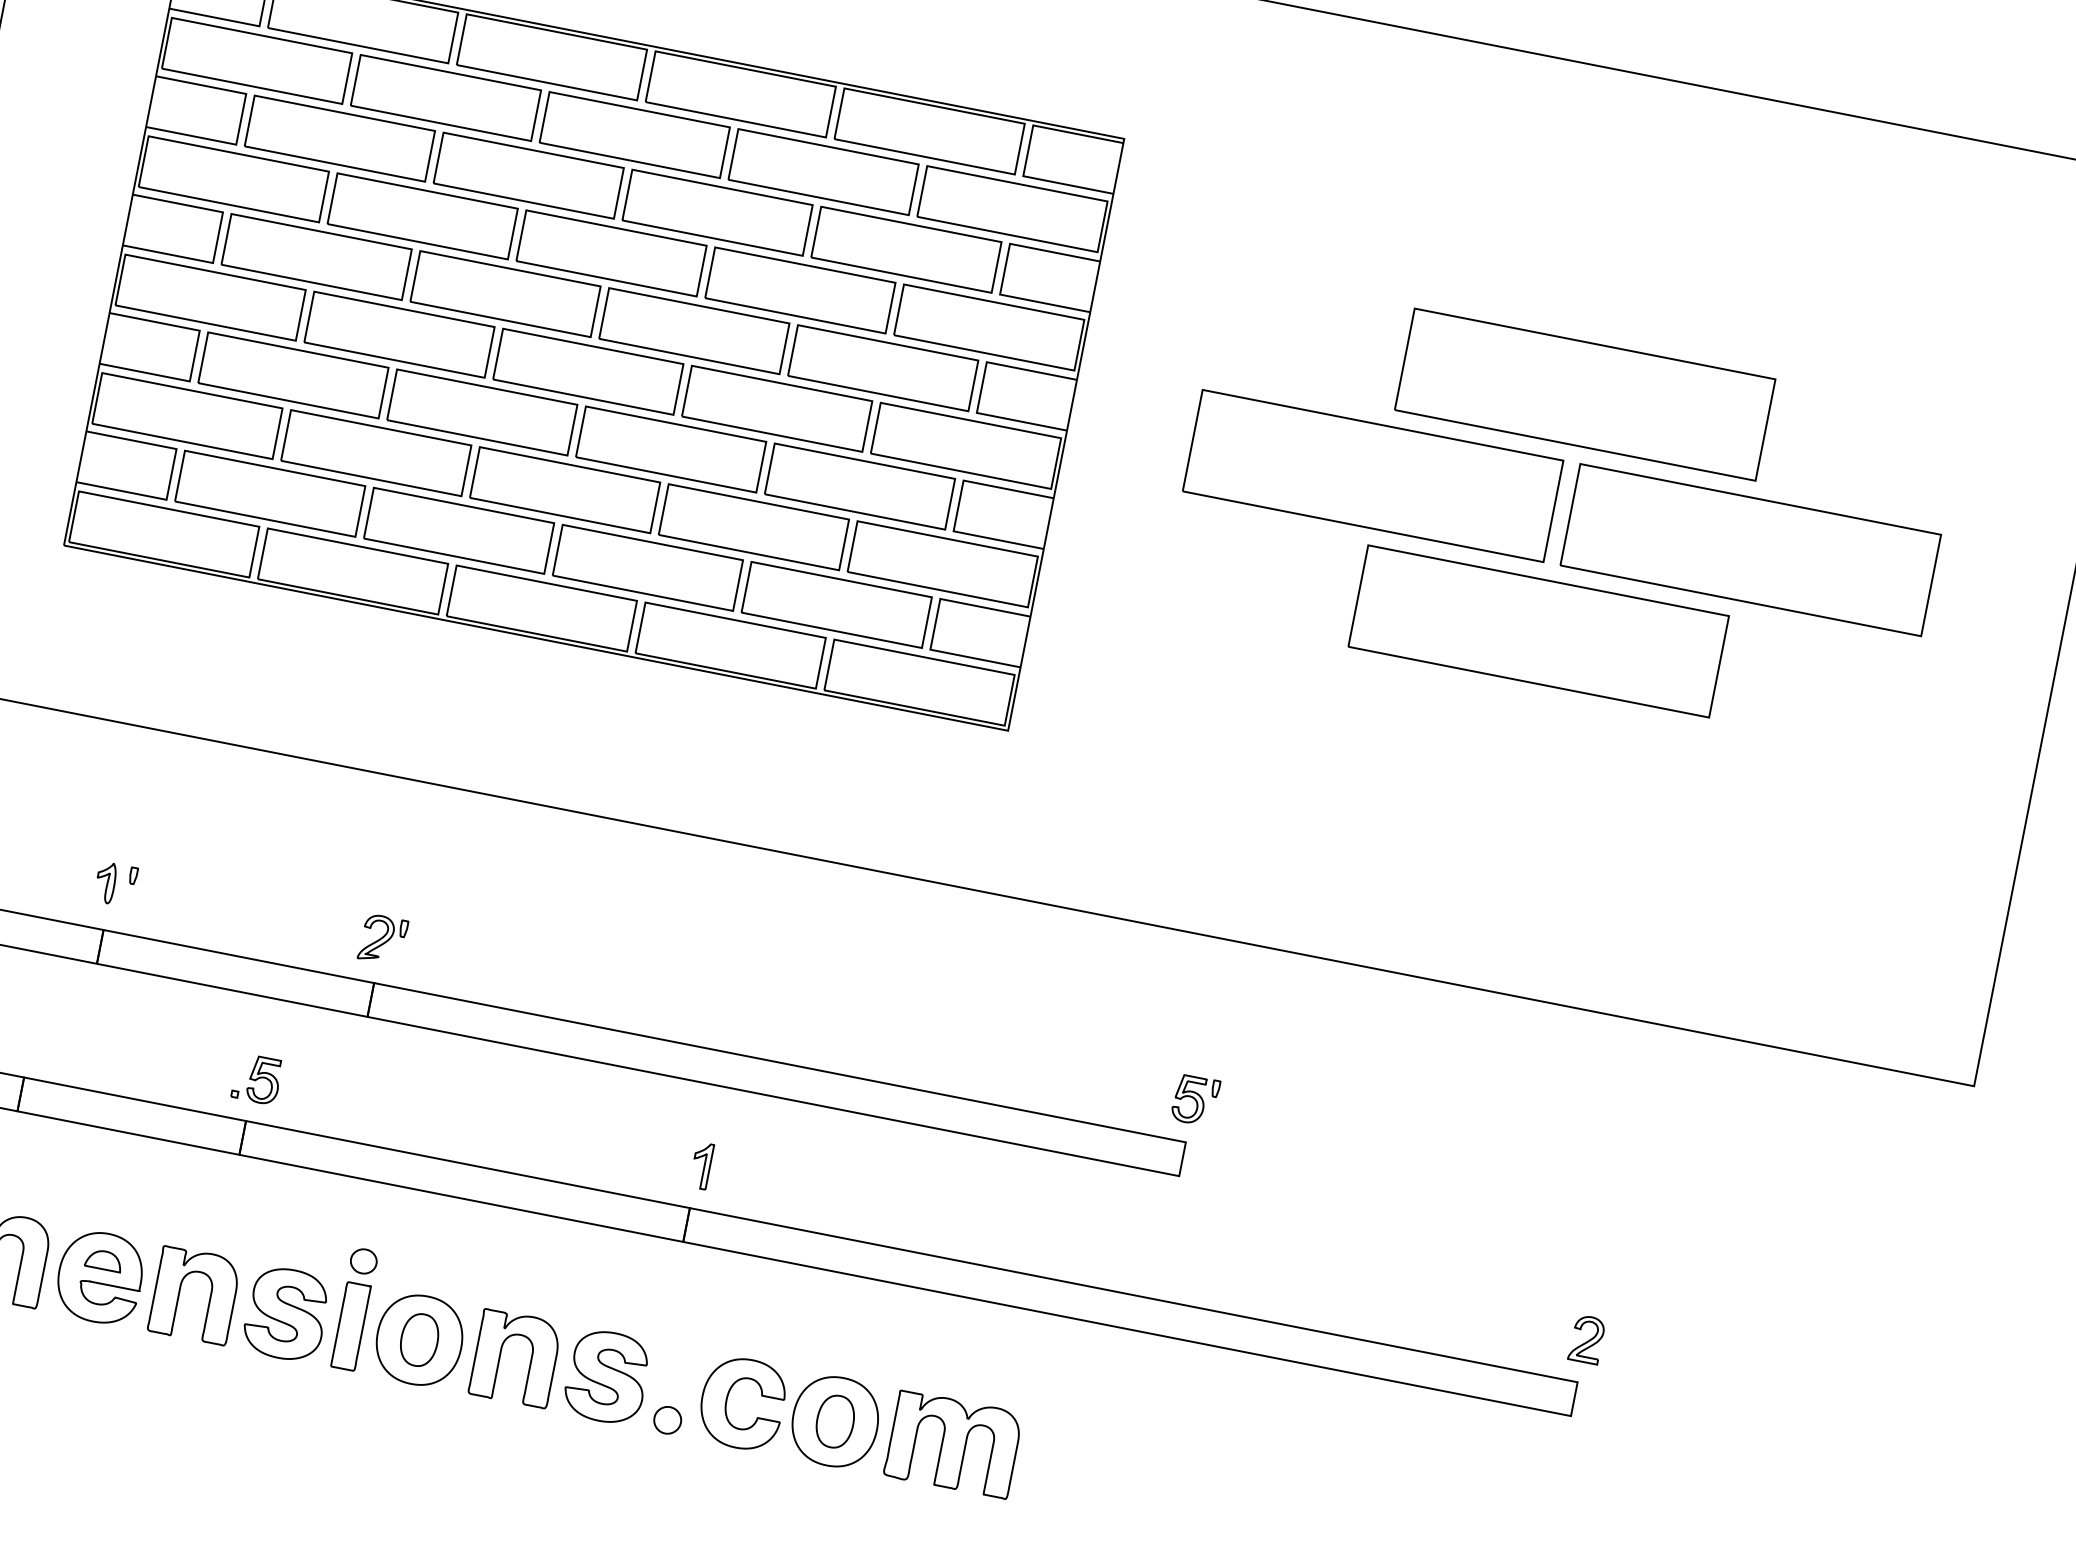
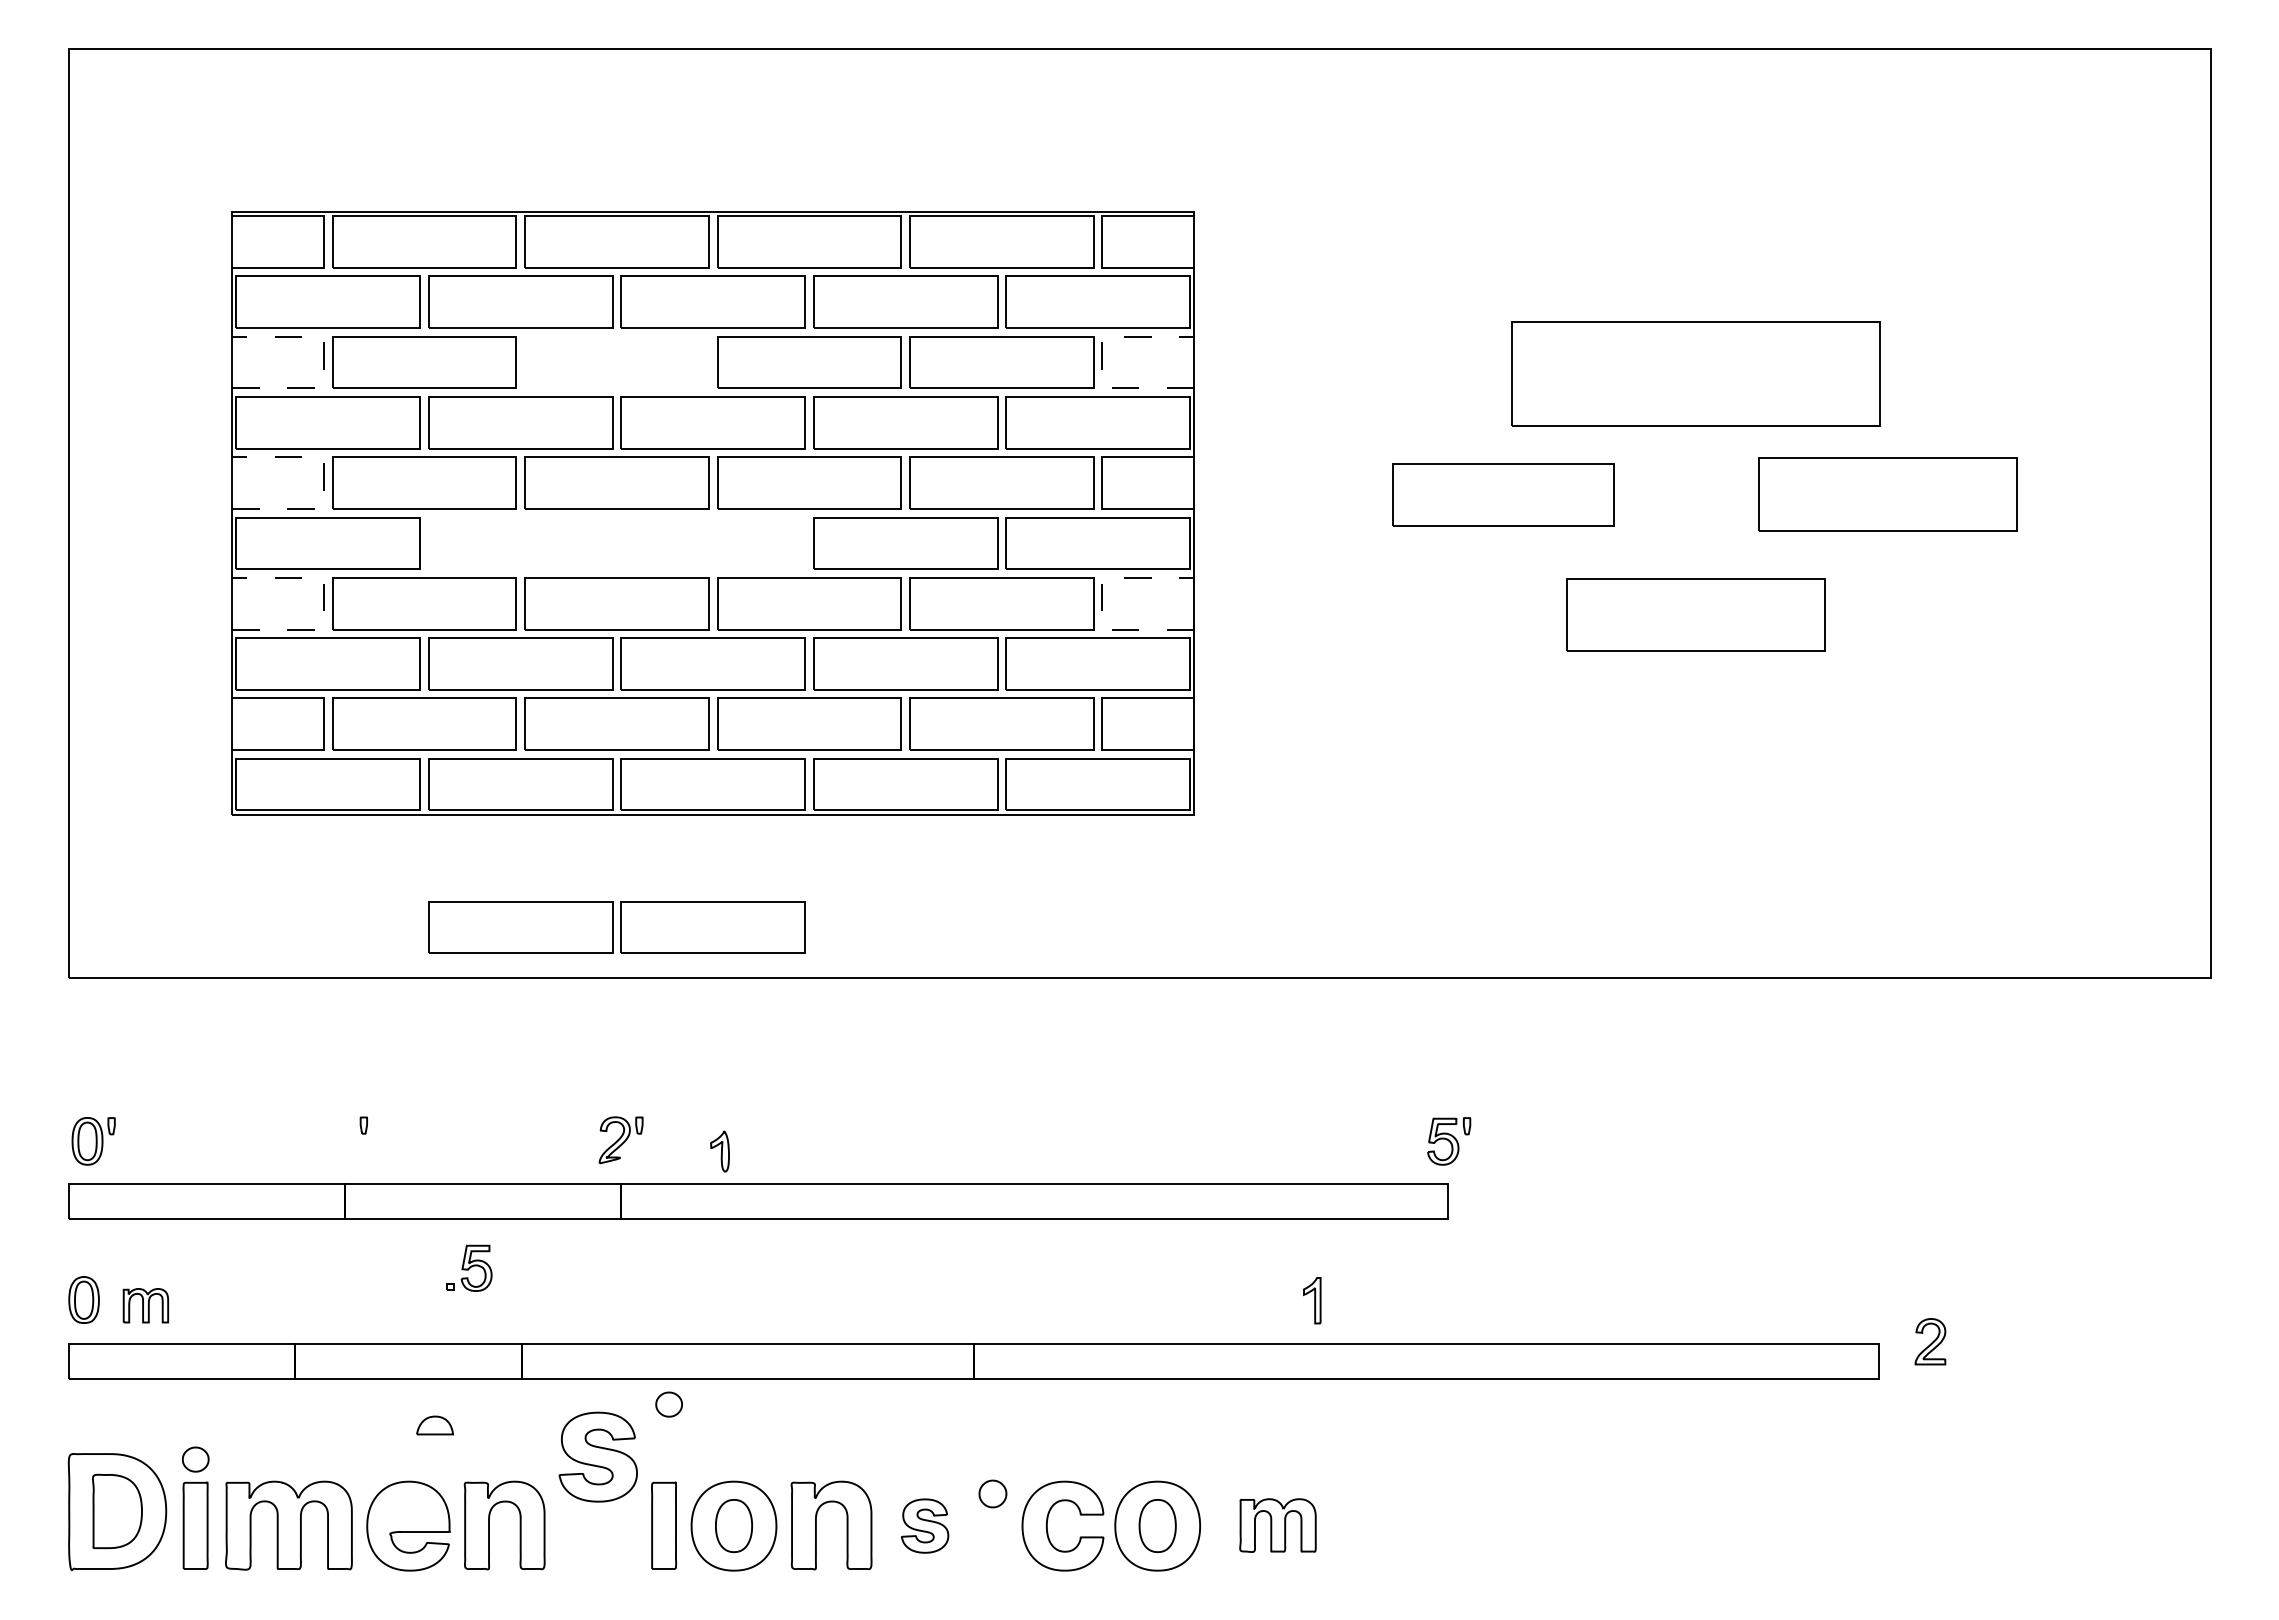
line: (241, 119) -> (324, 362), solid -> dashed
part: (528, 175) -> (616, 362), removed
line: (218, 238) -> (324, 483), solid -> dashed
line: (1005, 269) -> (1102, 362), solid -> dashed
part: (493, 353) -> (616, 927), moved
line: (195, 355) -> (324, 603), solid -> dashed
part: (1373, 475) -> (1503, 494), size x0.6
line: (958, 505) -> (1102, 603), solid -> dashed
part: (1750, 549) -> (1887, 494), size x0.7
part: (1538, 630) -> (1695, 614), size x0.7
part: (105, 882) -> (719, 1151), moved
part: (257, 1078) -> (469, 1267), moved
part: (701, 1165) -> (1312, 1300), moved
part: (103, 1260) -> (434, 1425), moved
part: (363, 1261) -> (668, 1404), moved
part: (285, 1313) -> (597, 1456), moved
part: (1587, 1339) -> (1930, 1341), moved
part: (606, 1376) -> (924, 1525), size x0.6
part: (667, 1419) -> (992, 1493), moved
part: (952, 1444) -> (1277, 1525), size x0.6

